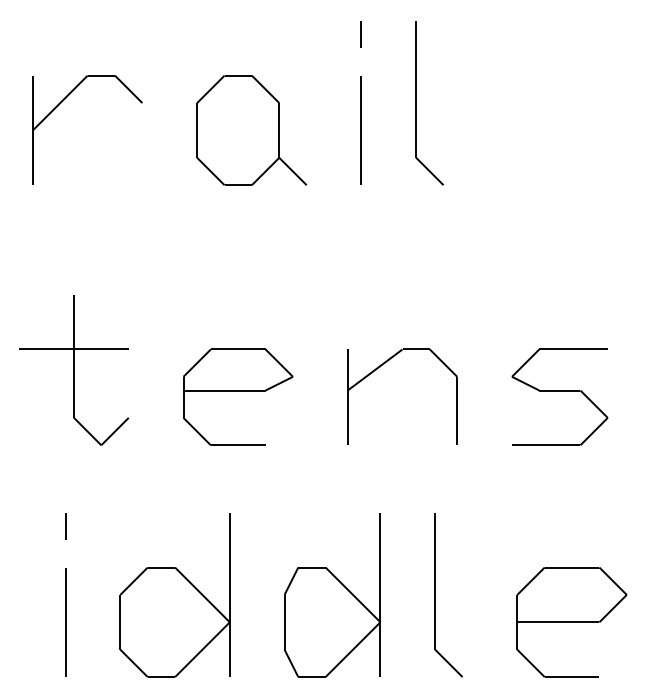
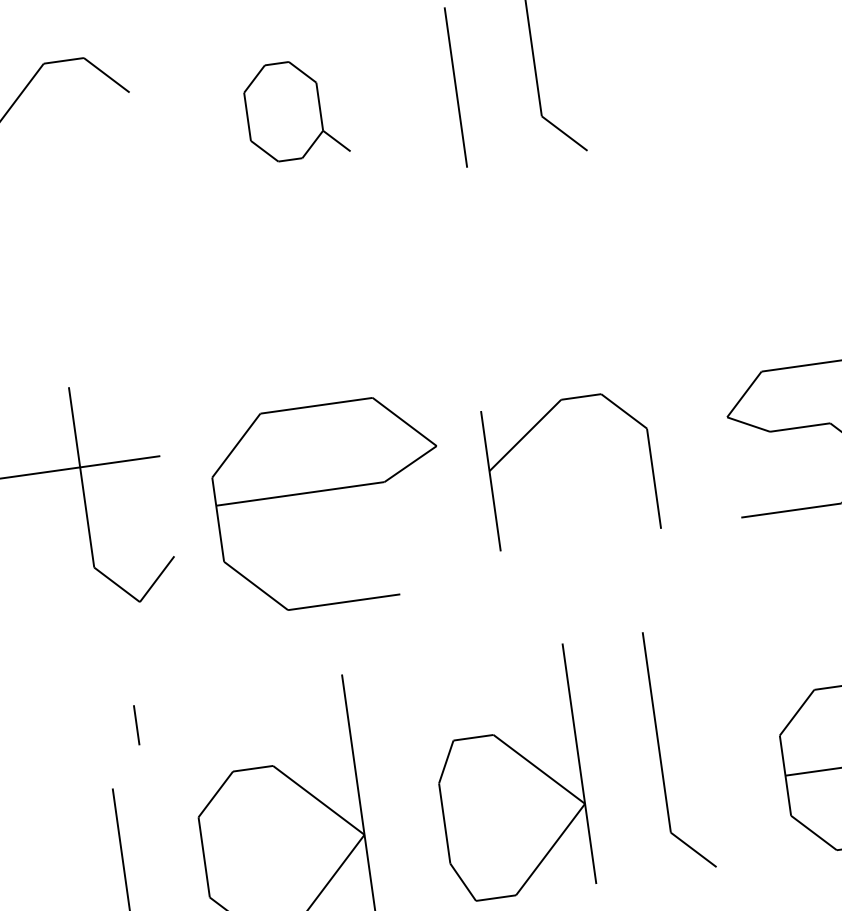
part: (251, 130) -> (295, 110), size x0.6
part: (238, 396) -> (330, 502), size x1.4
line: (65, 526) -> (136, 725), moved

